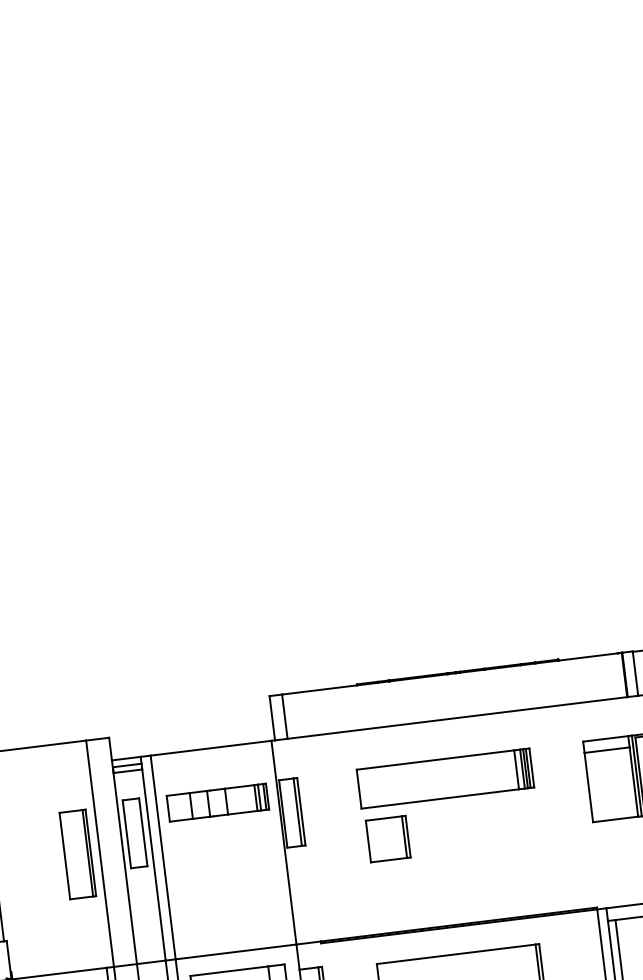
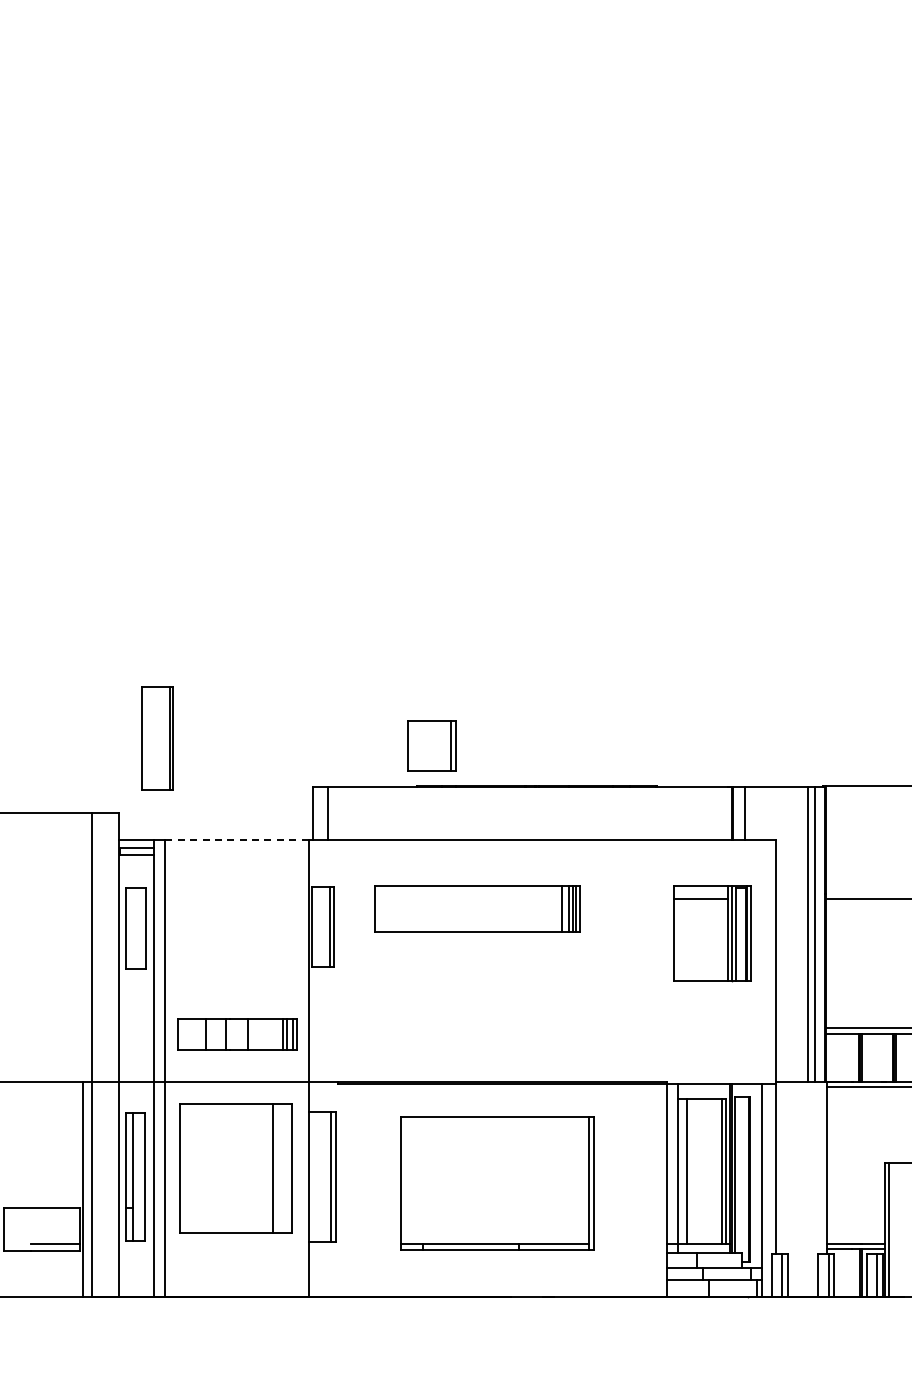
line: (211, 748) -> (237, 839), solid -> dashed
part: (445, 778) -> (477, 908), moved
part: (217, 802) -> (237, 1034), moved
part: (387, 838) -> (431, 745), moved
part: (77, 854) -> (157, 738), moved

